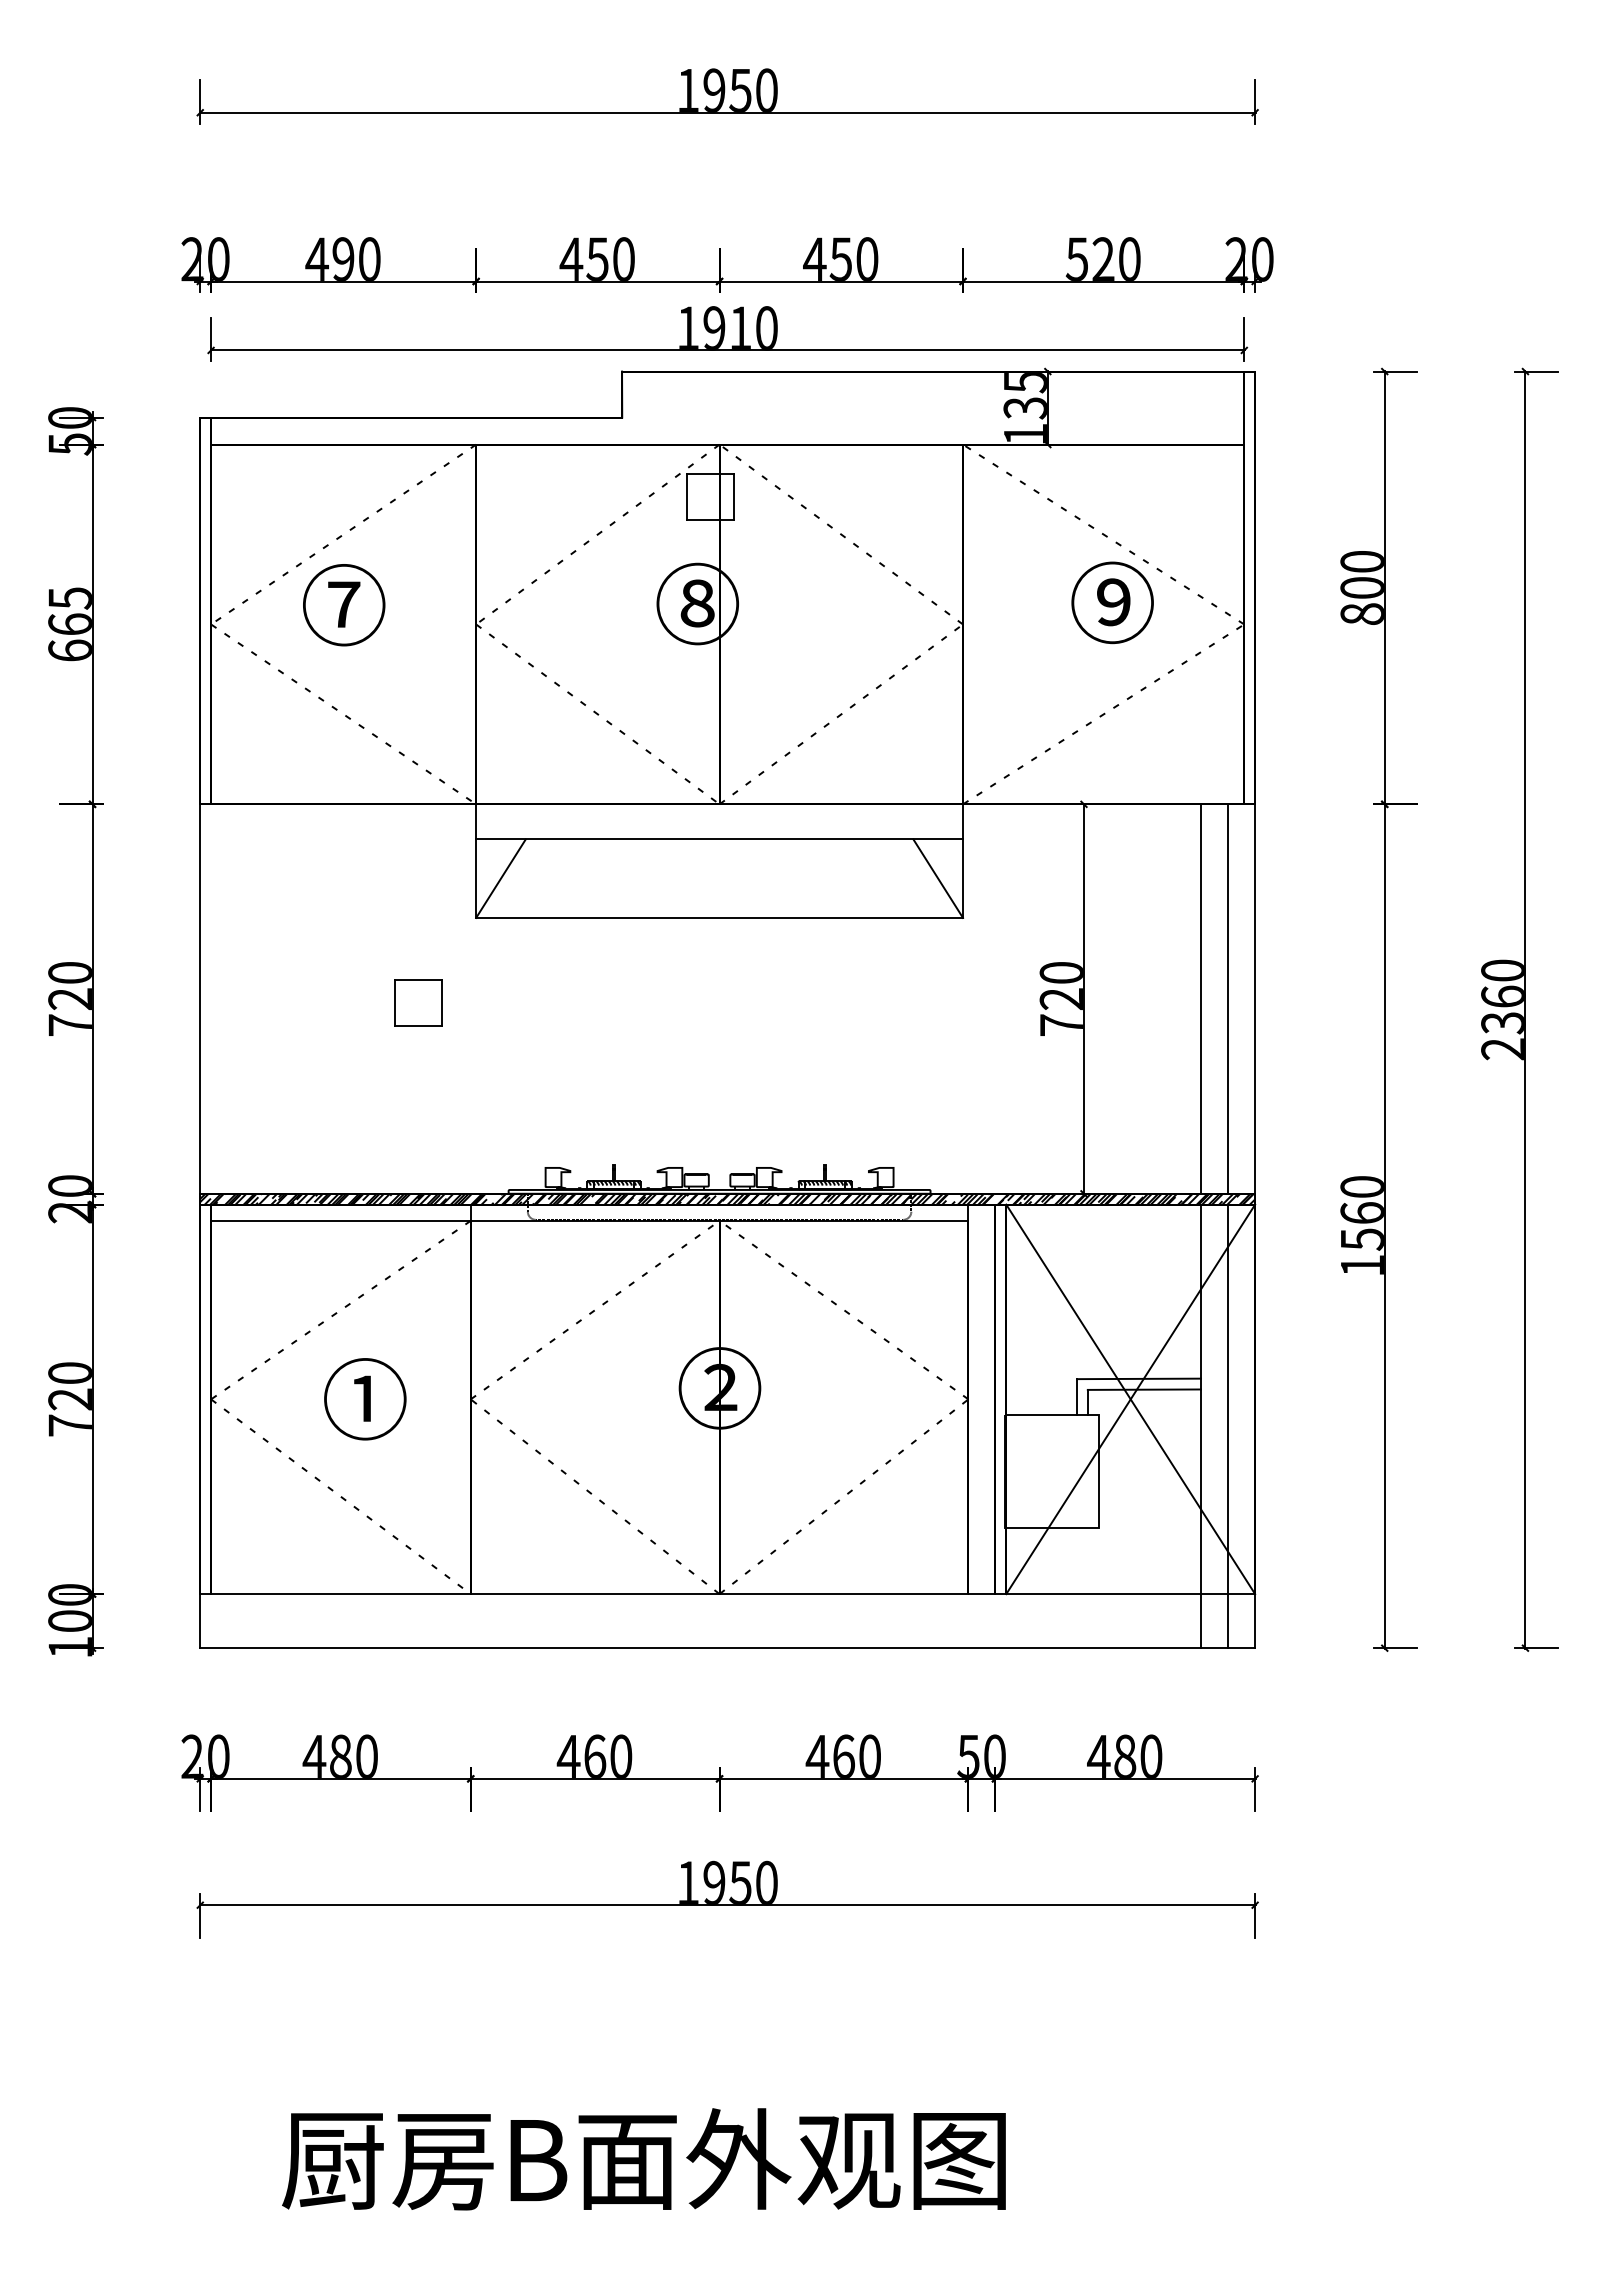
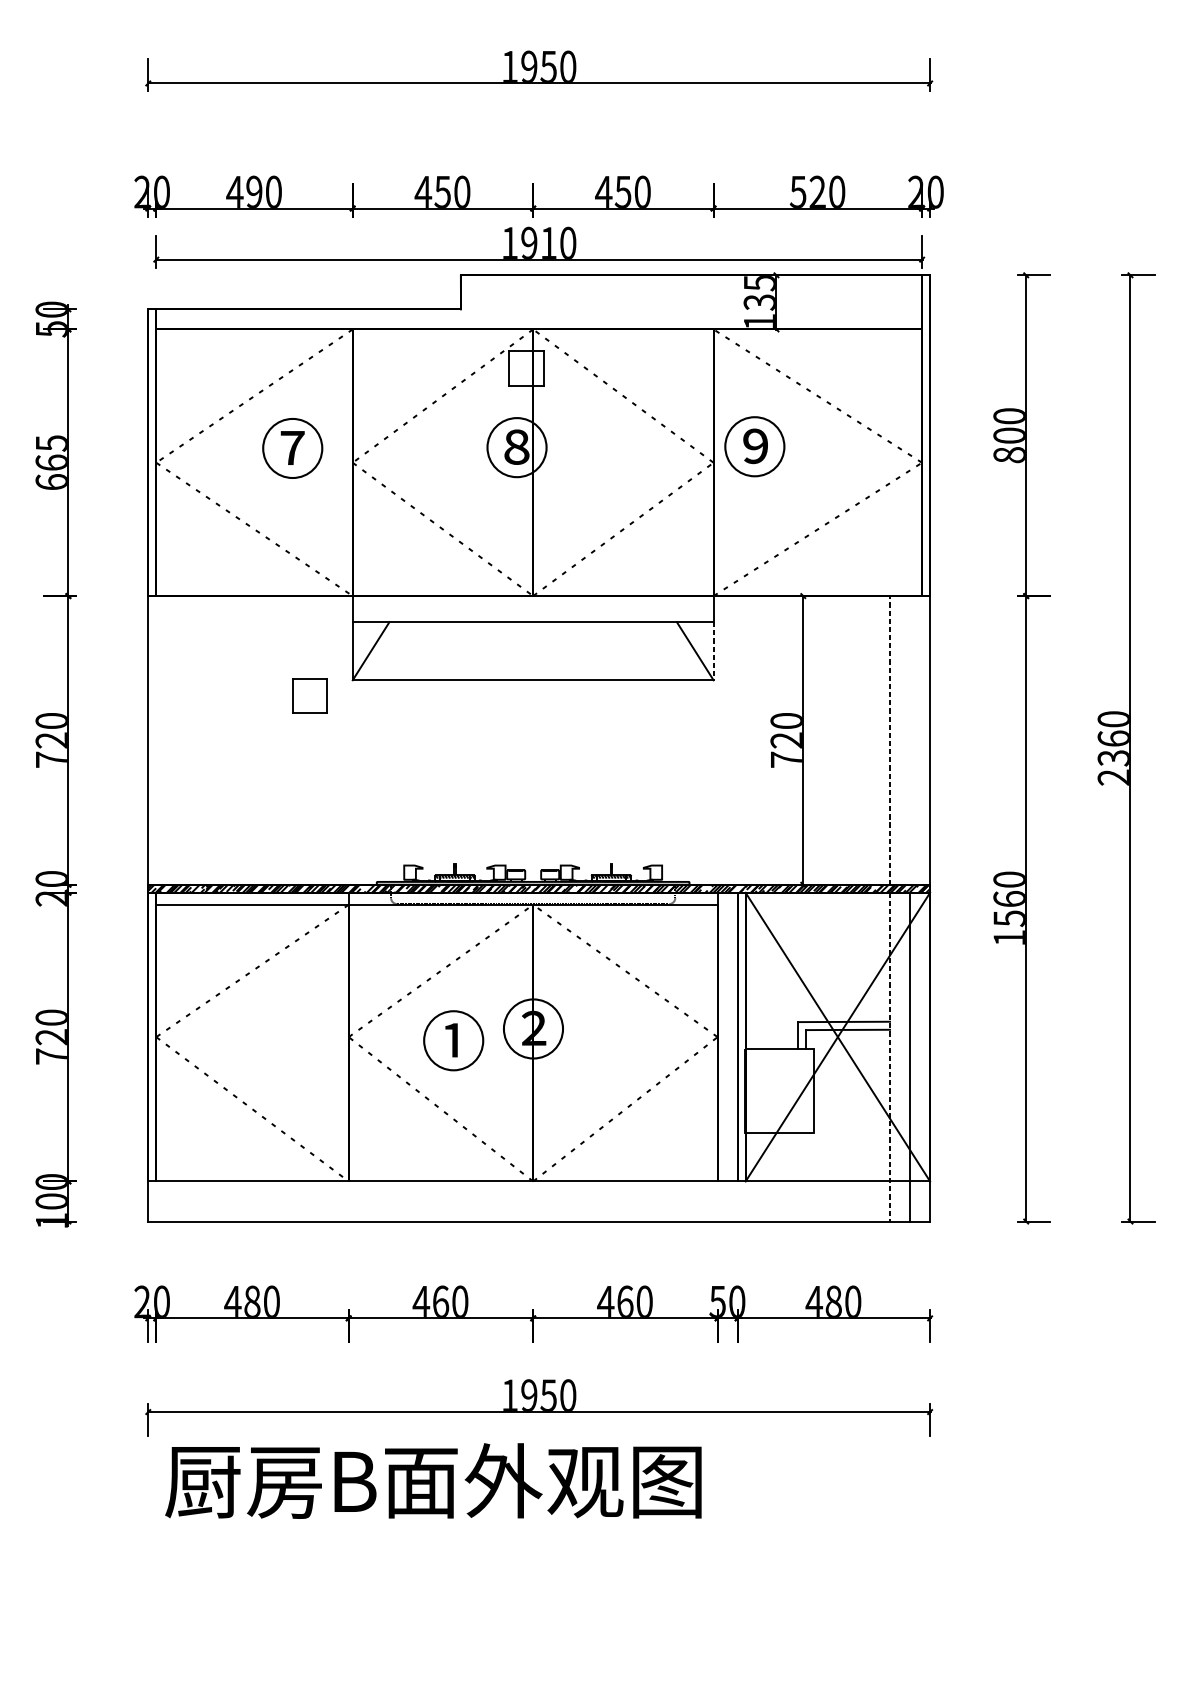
text: (1112, 602) -> (754, 446), moved
text: (344, 605) -> (292, 448), moved
line: (963, 879) -> (713, 651), solid -> dashed
line: (1228, 998) -> (910, 739), removed
line: (1201, 999) -> (890, 740), solid -> dashed
part: (418, 1002) -> (310, 695), moved
text: (365, 1399) -> (453, 1040), moved
line: (1201, 1426) -> (890, 1057), solid -> dashed
text: (643, 2159) -> (433, 1481), moved

